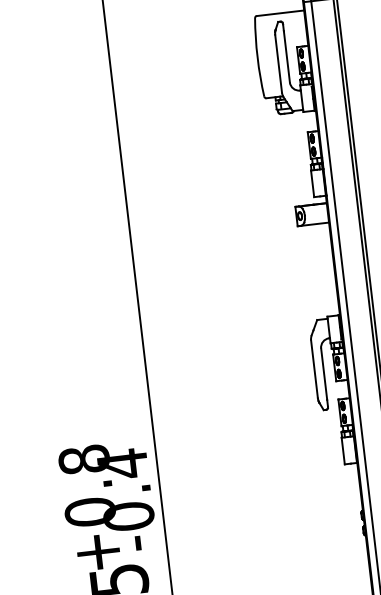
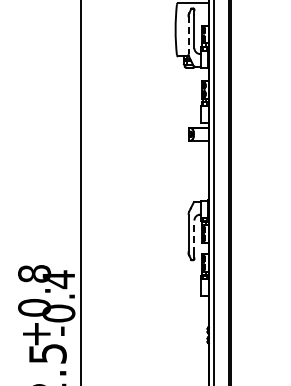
line: (278, 64) -> (188, 35), solid -> dashed
line: (324, 374) -> (194, 237), solid -> dashed

